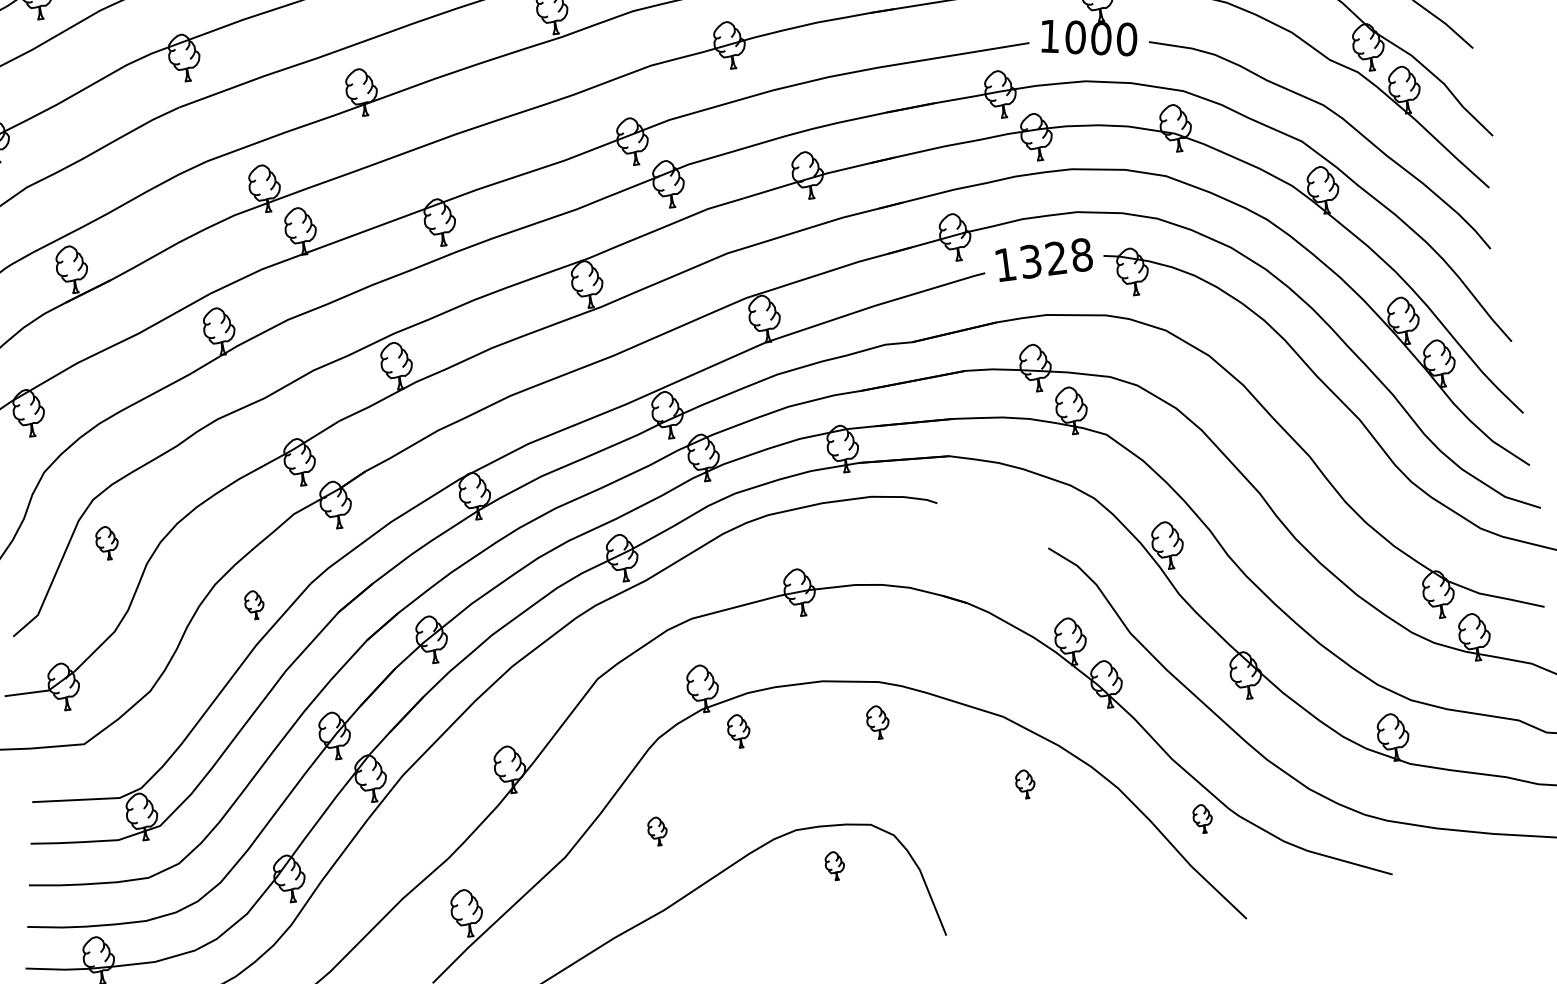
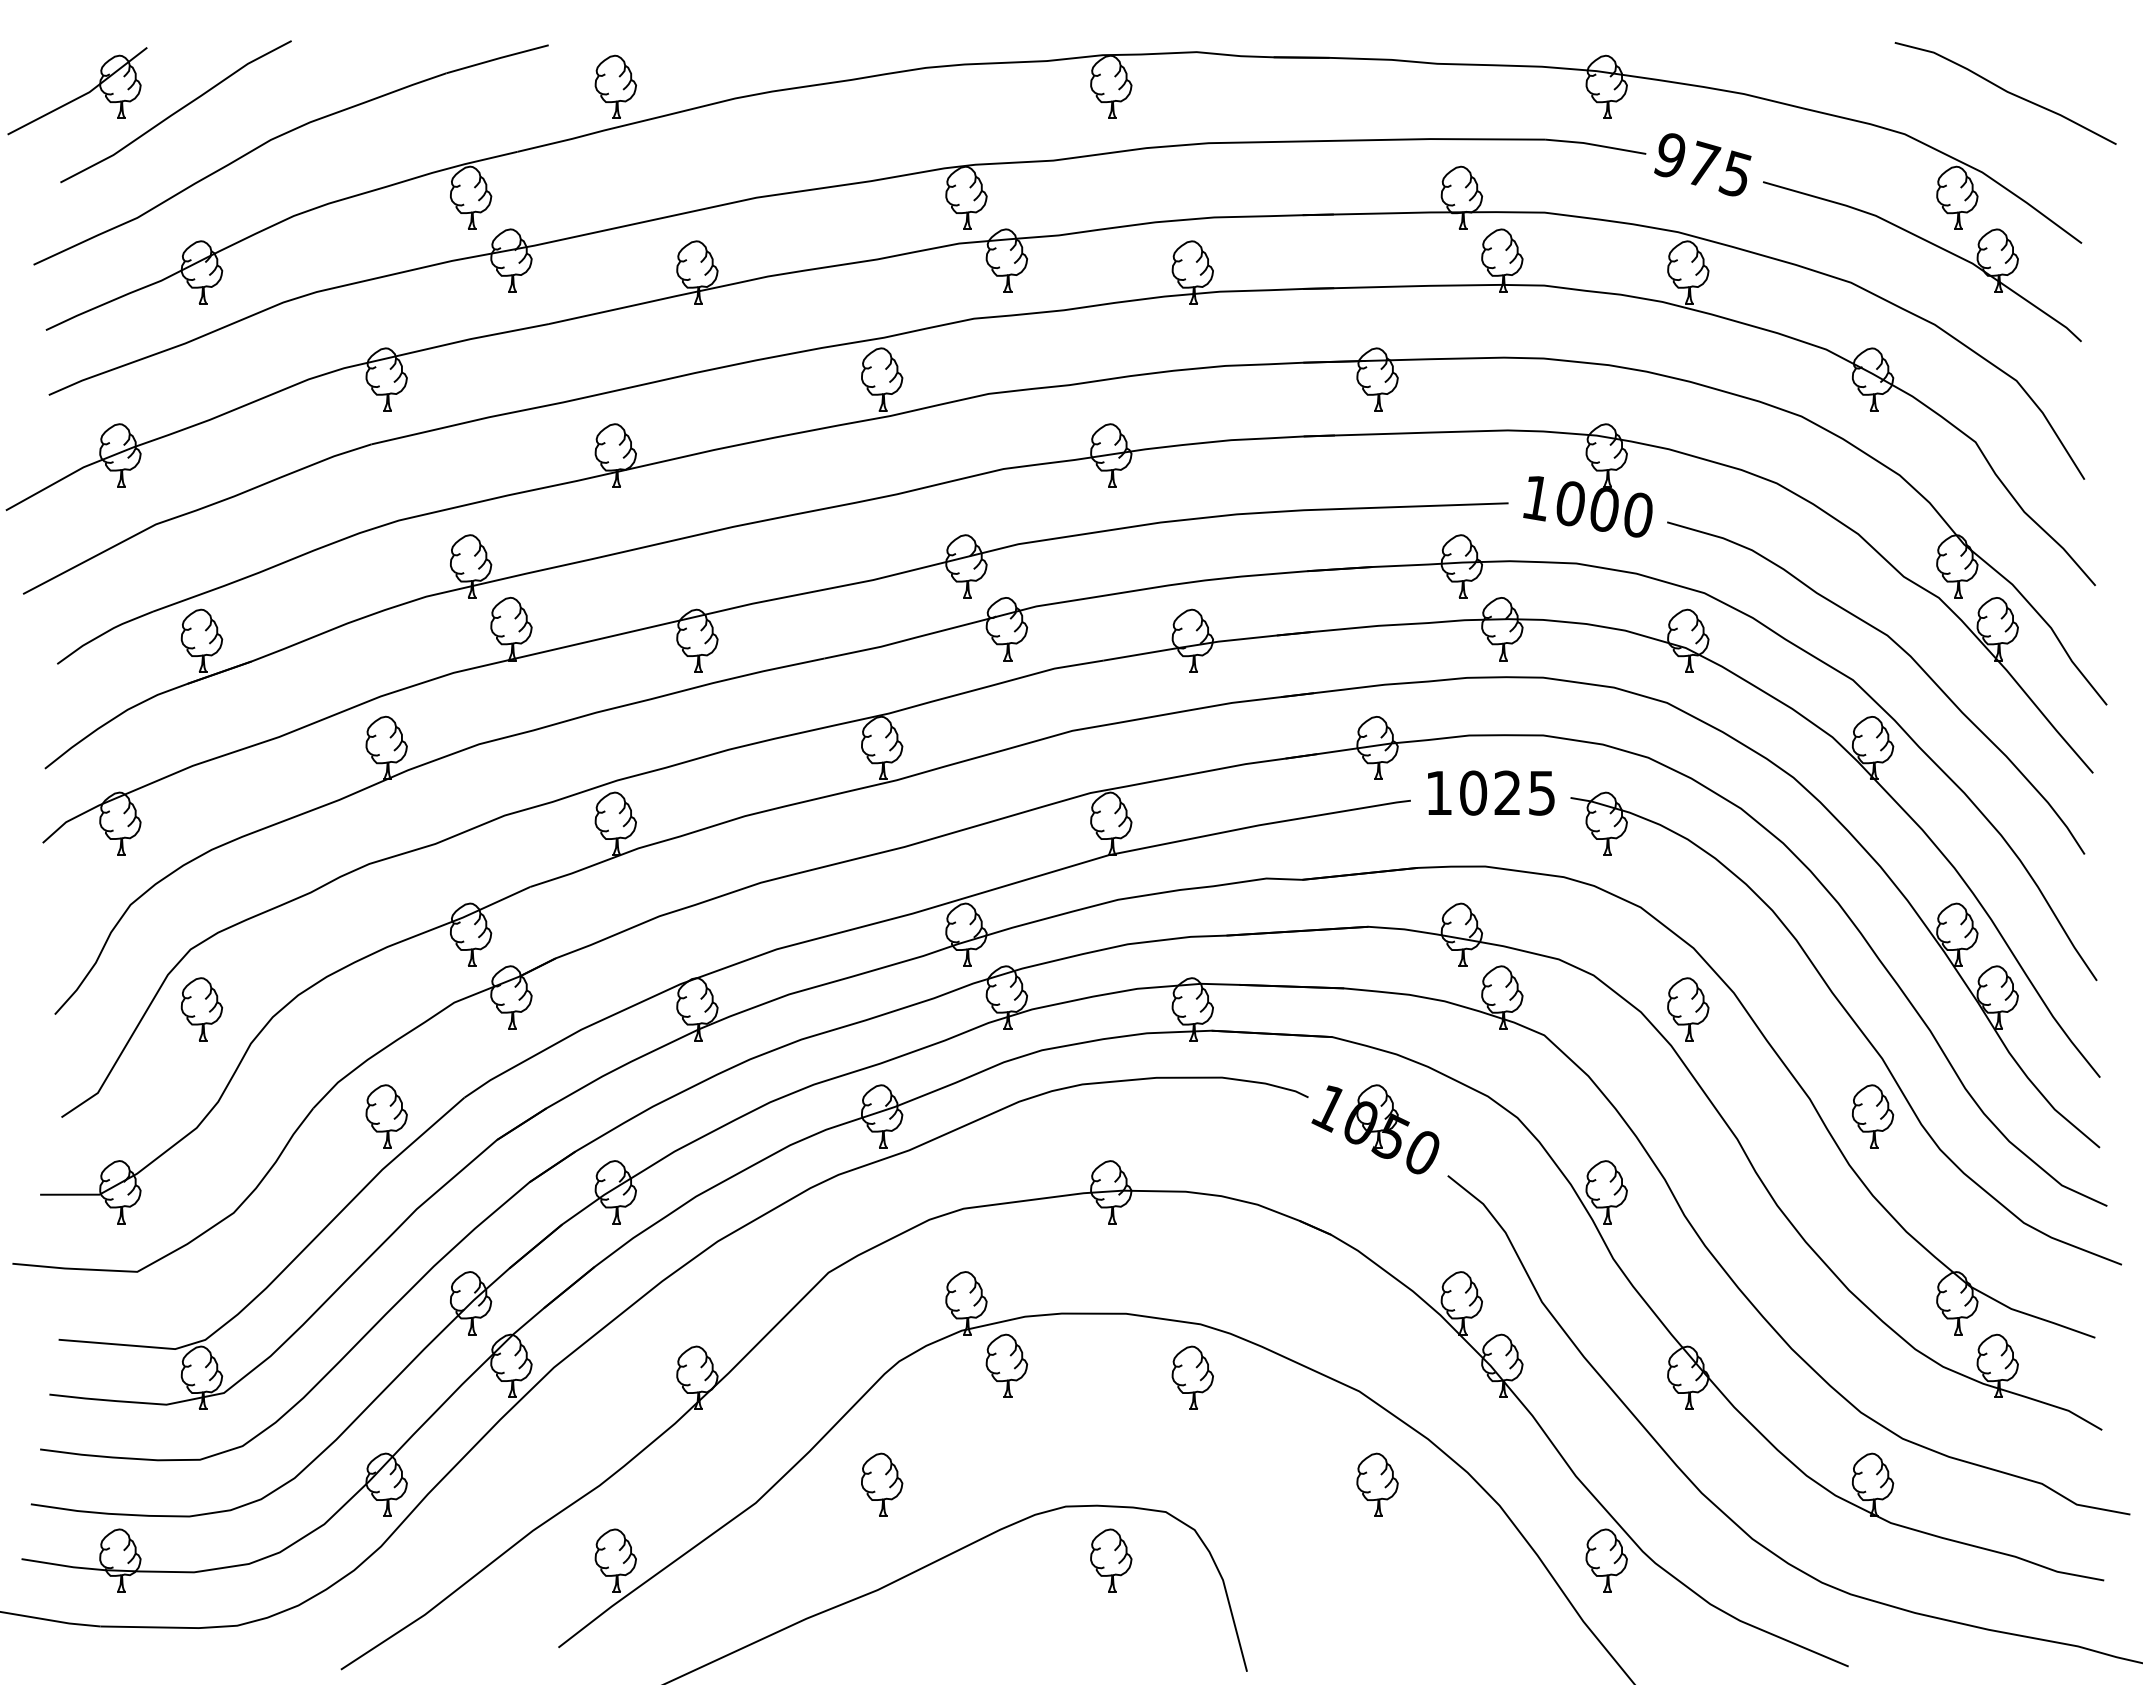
text: (1056, 257) -> (1507, 792), 1328 -> 1025
part: (1211, 401) -> (1688, 1009), added
part: (1358, 463) -> (1873, 1116), added
part: (990, 520) -> (1375, 1129), added
part: (106, 543) -> (201, 1009), size x1.43
part: (254, 605) -> (386, 1116), size x1.67
part: (877, 722) -> (1192, 1377), size x1.43
part: (738, 731) -> (1006, 1365), size x1.43
part: (1025, 784) -> (1377, 1484), size x1.67
part: (1202, 818) -> (1606, 1560), size x1.67
part: (657, 831) -> (882, 1484), size x1.67
part: (835, 865) -> (1111, 1560), size x1.67

